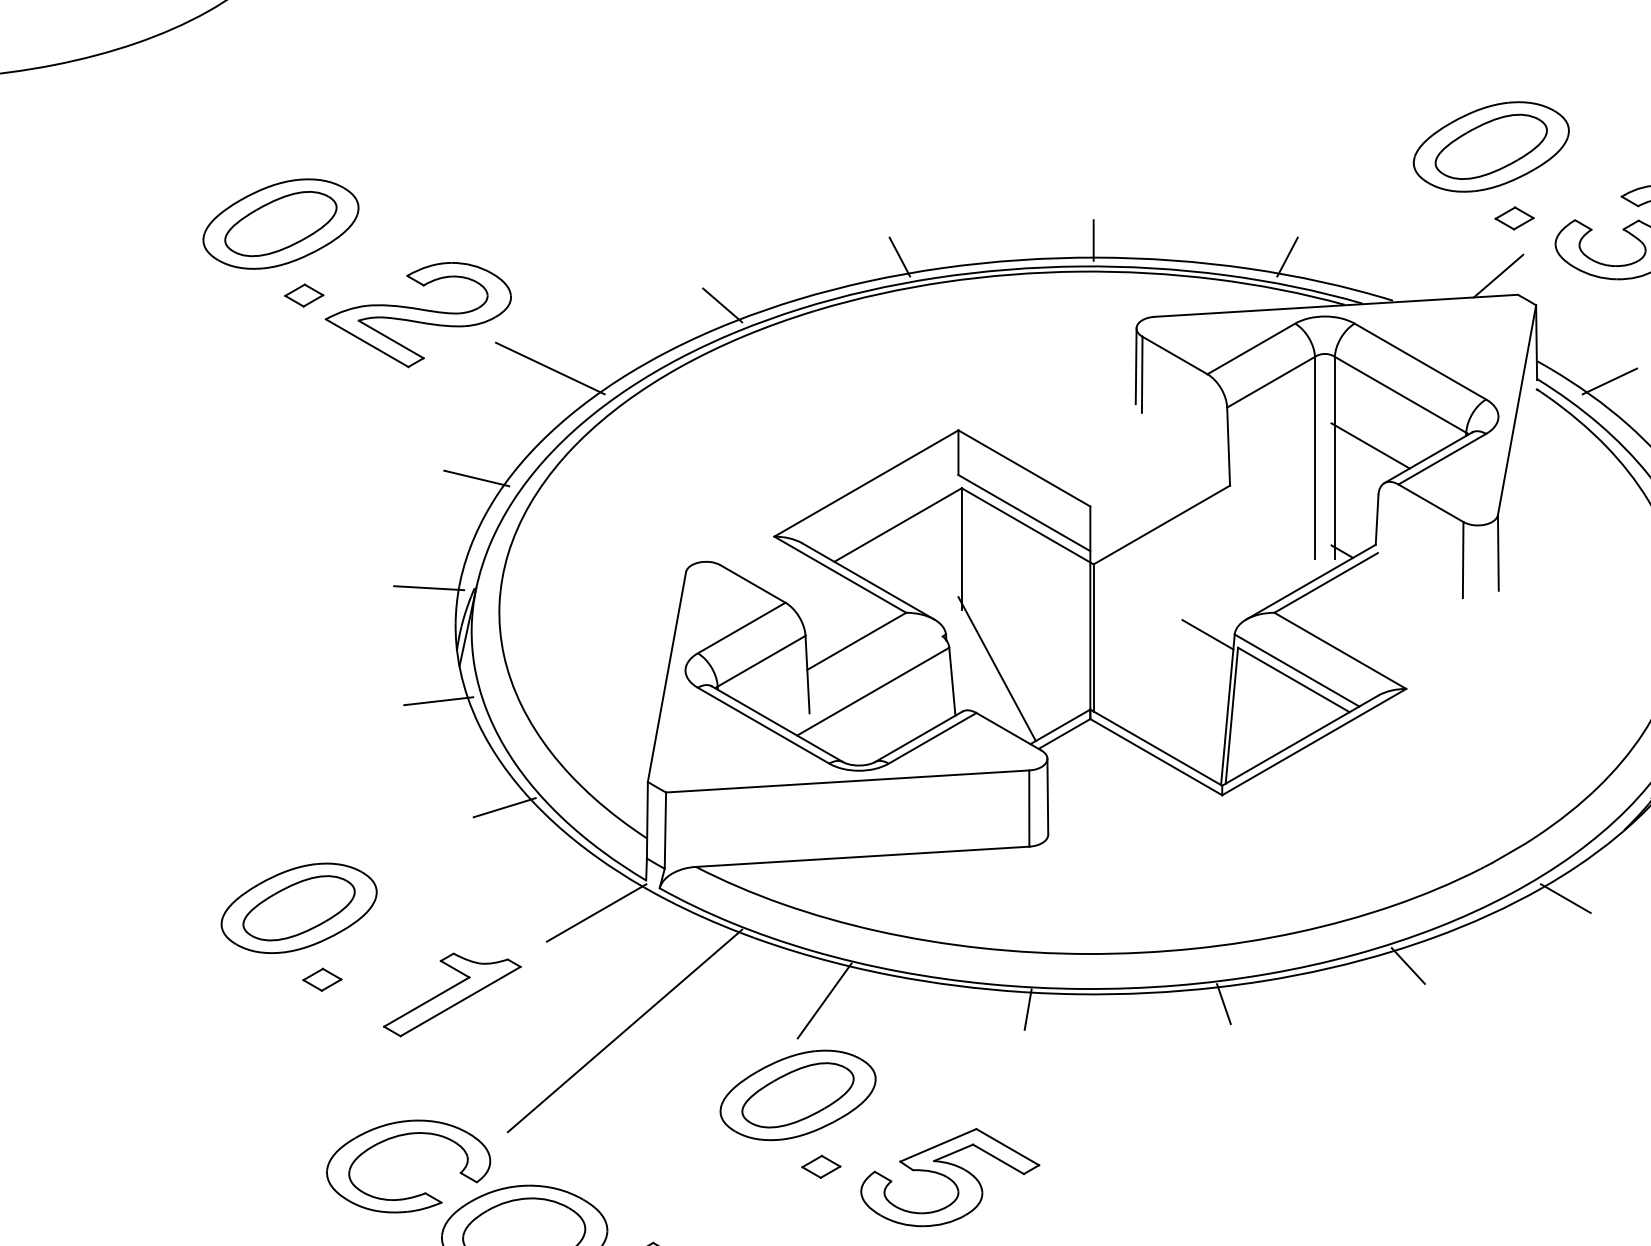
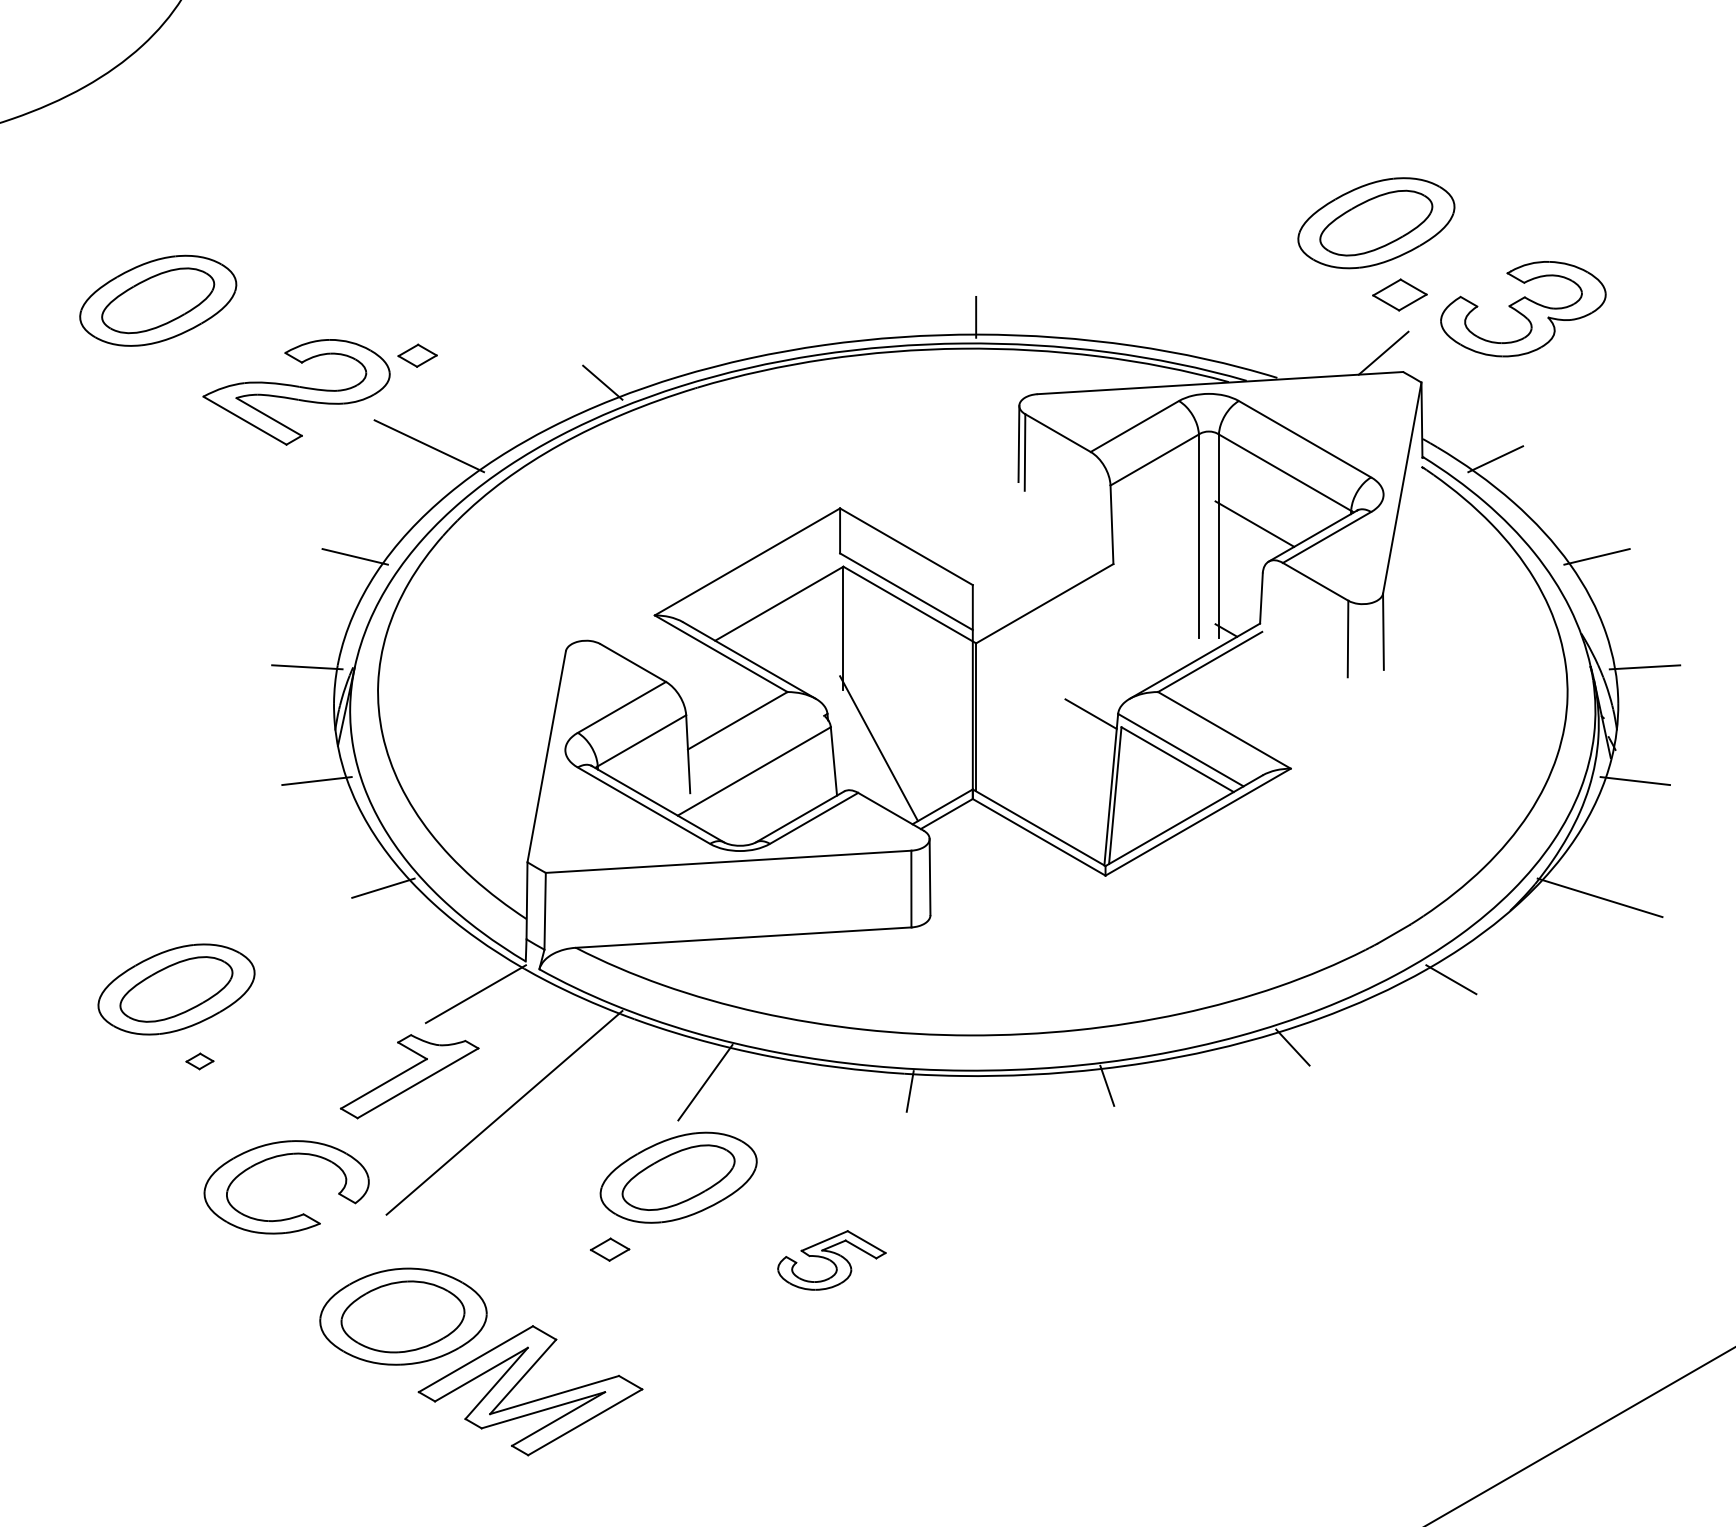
part: (1514, 218) -> (1399, 295), size x1.4
line: (899, 256) -> (780, 333), removed
line: (1287, 256) -> (1171, 333), removed
part: (304, 295) -> (417, 355), moved
part: (321, 979) -> (199, 1061), size x0.7
part: (452, 994) -> (409, 1076), moved
part: (821, 1166) -> (610, 1249), moved
part: (949, 1177) -> (831, 1260), size x0.6
part: (418, 1194) -> (296, 1215), moved

